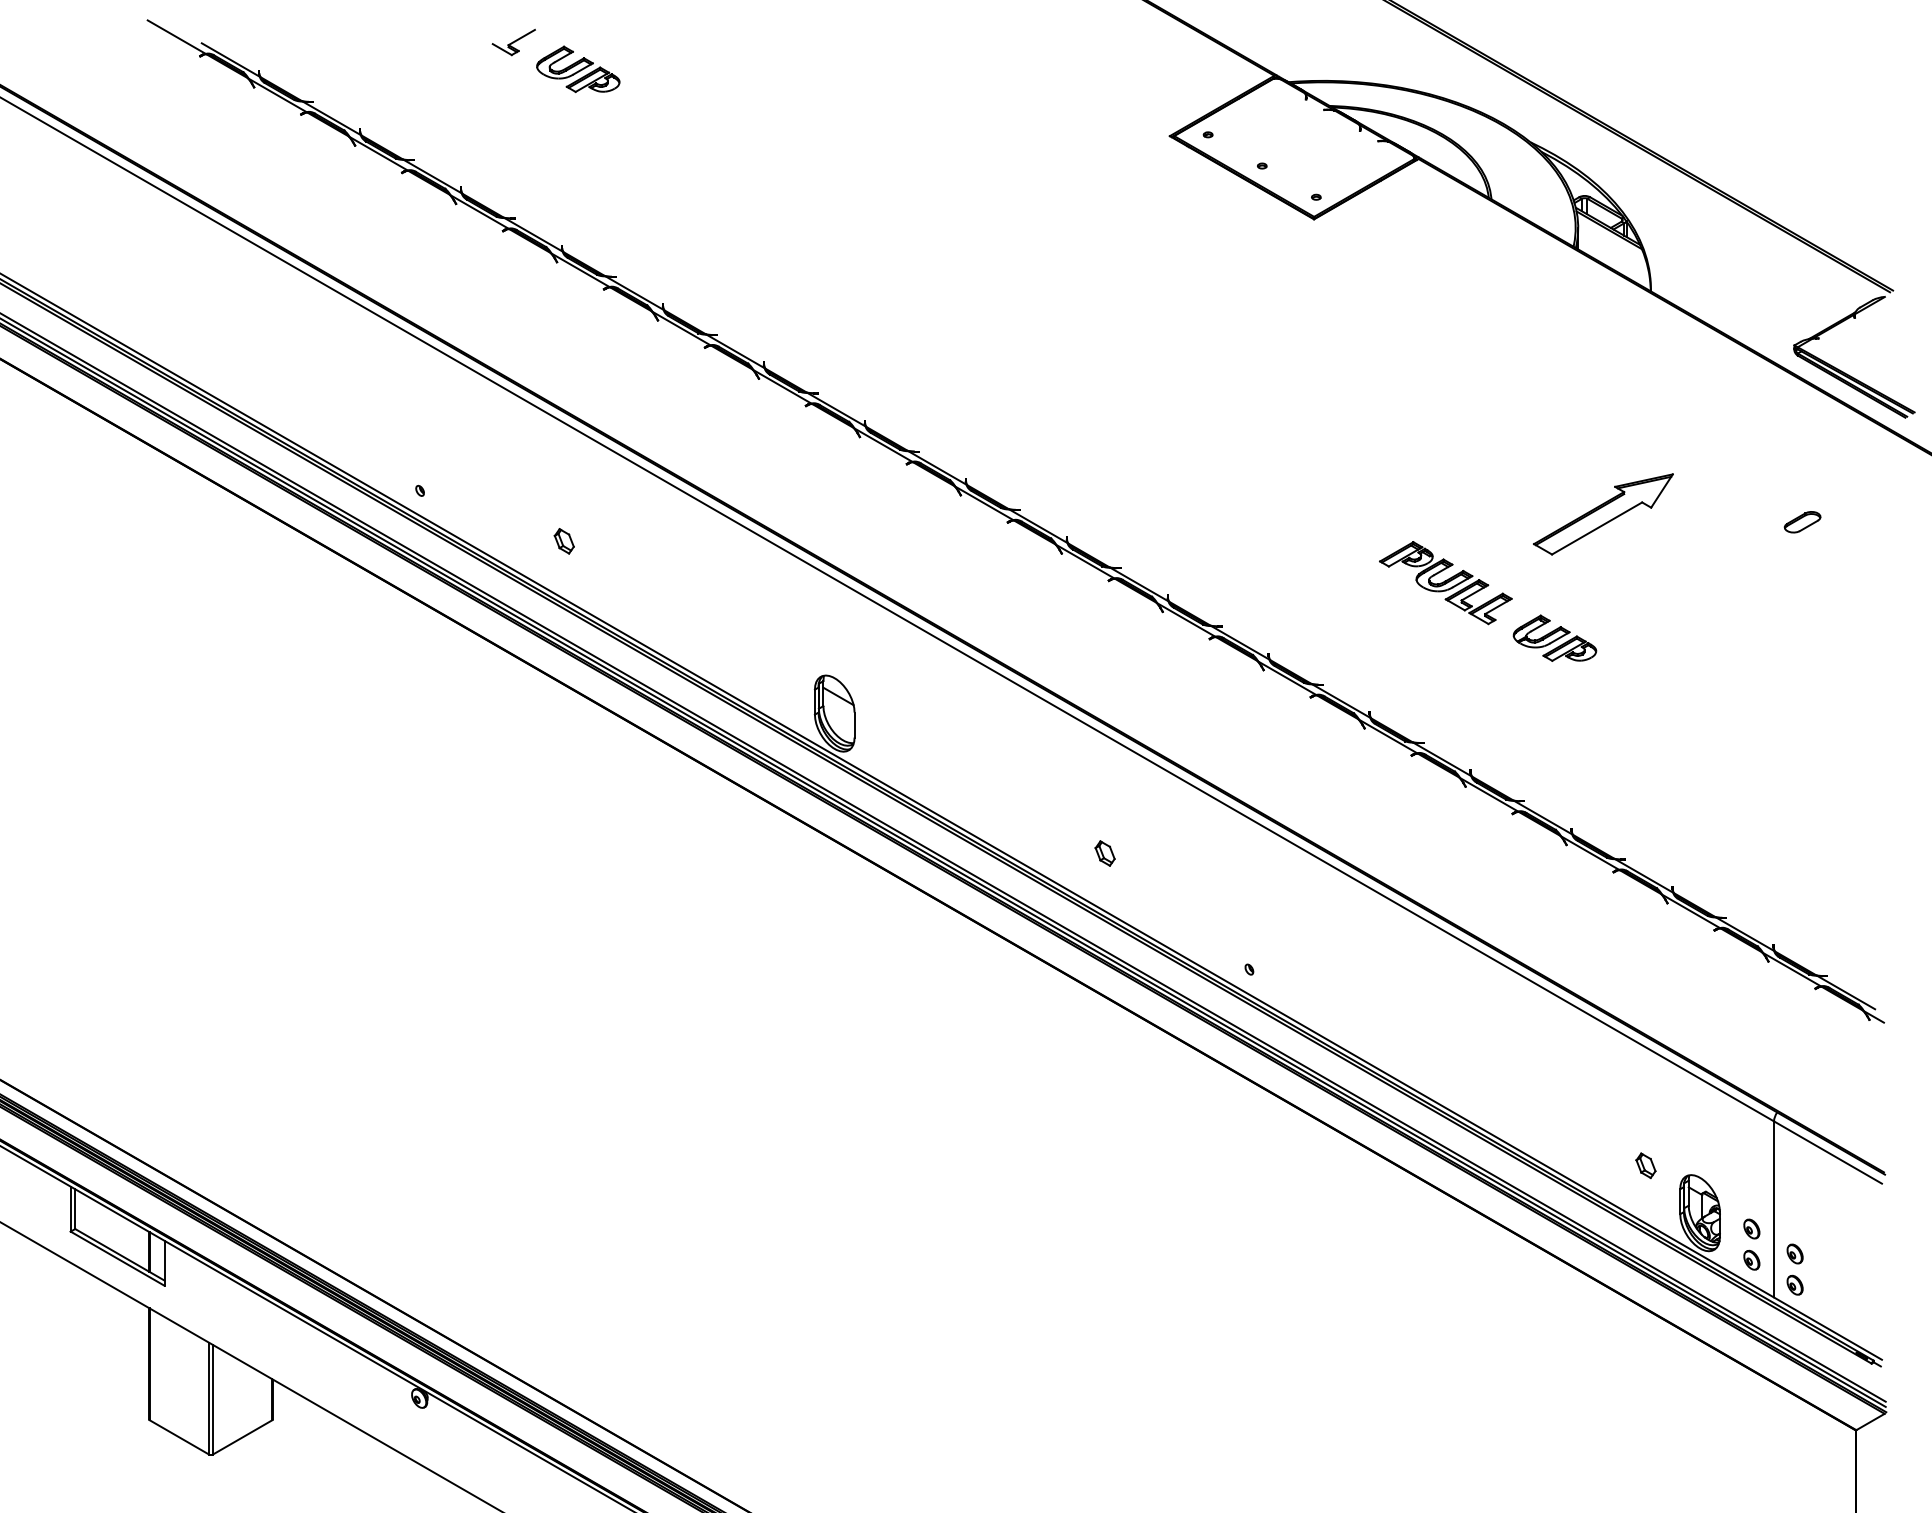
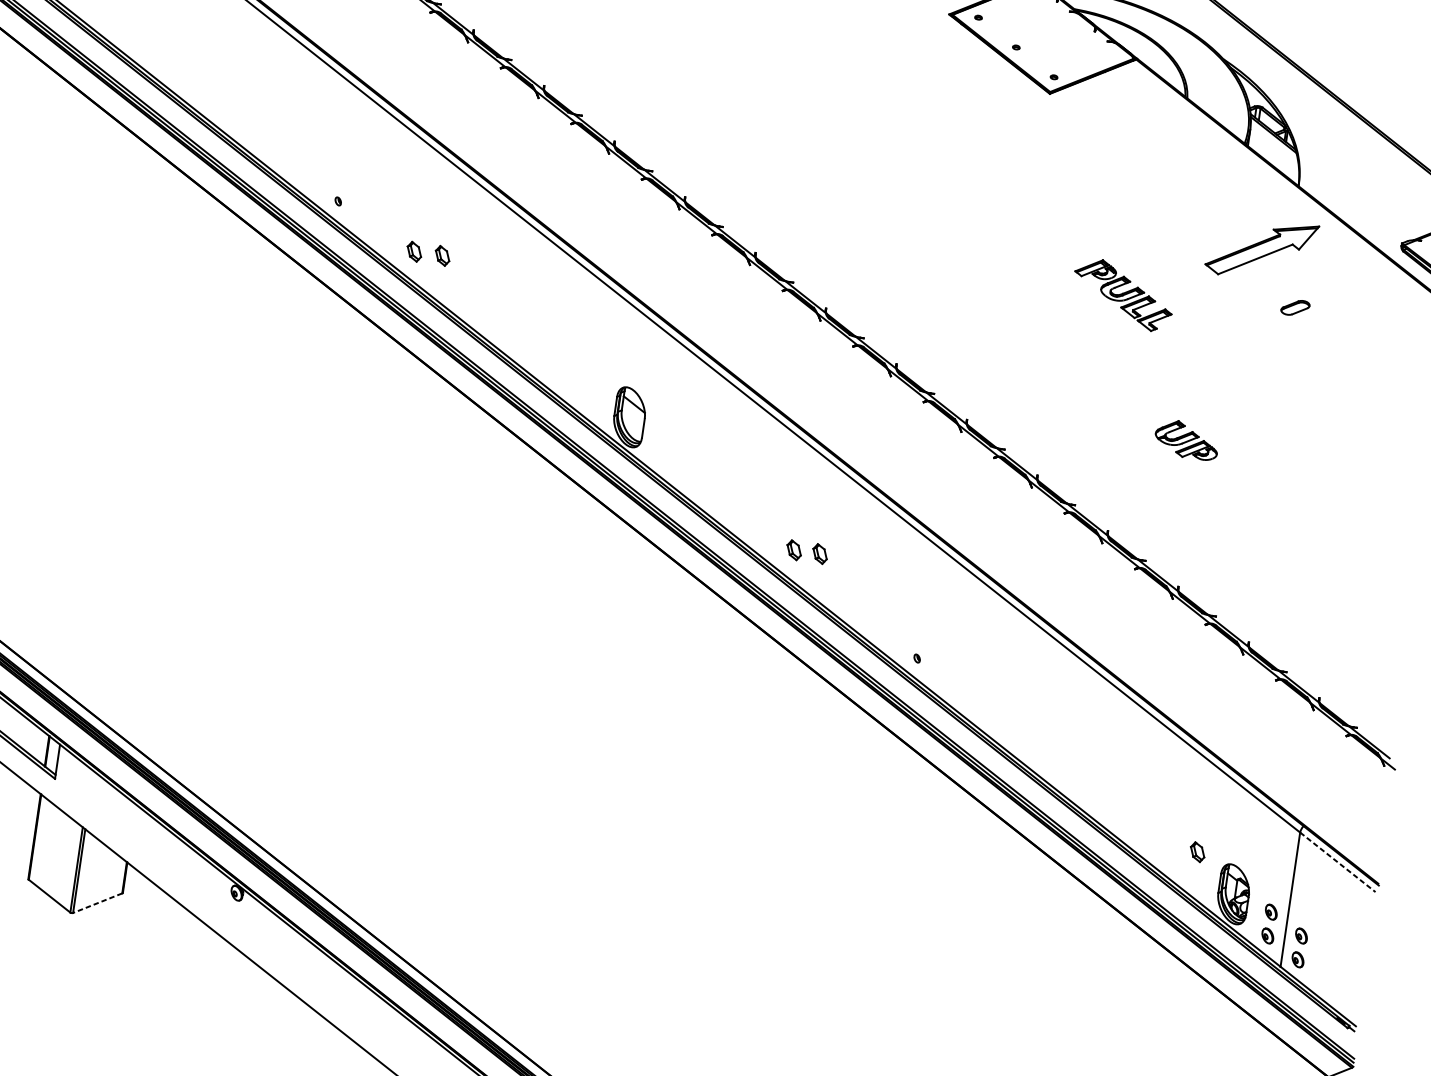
part: (1603, 514) -> (1261, 249), moved
part: (1802, 522) -> (1295, 308), moved
part: (526, 541) -> (413, 251), added
part: (1445, 583) -> (1122, 295), moved
part: (1070, 853) -> (793, 550), added
line: (1828, 1152) -> (1338, 862), solid -> dashed
line: (242, 1437) -> (97, 903), solid -> dashed

